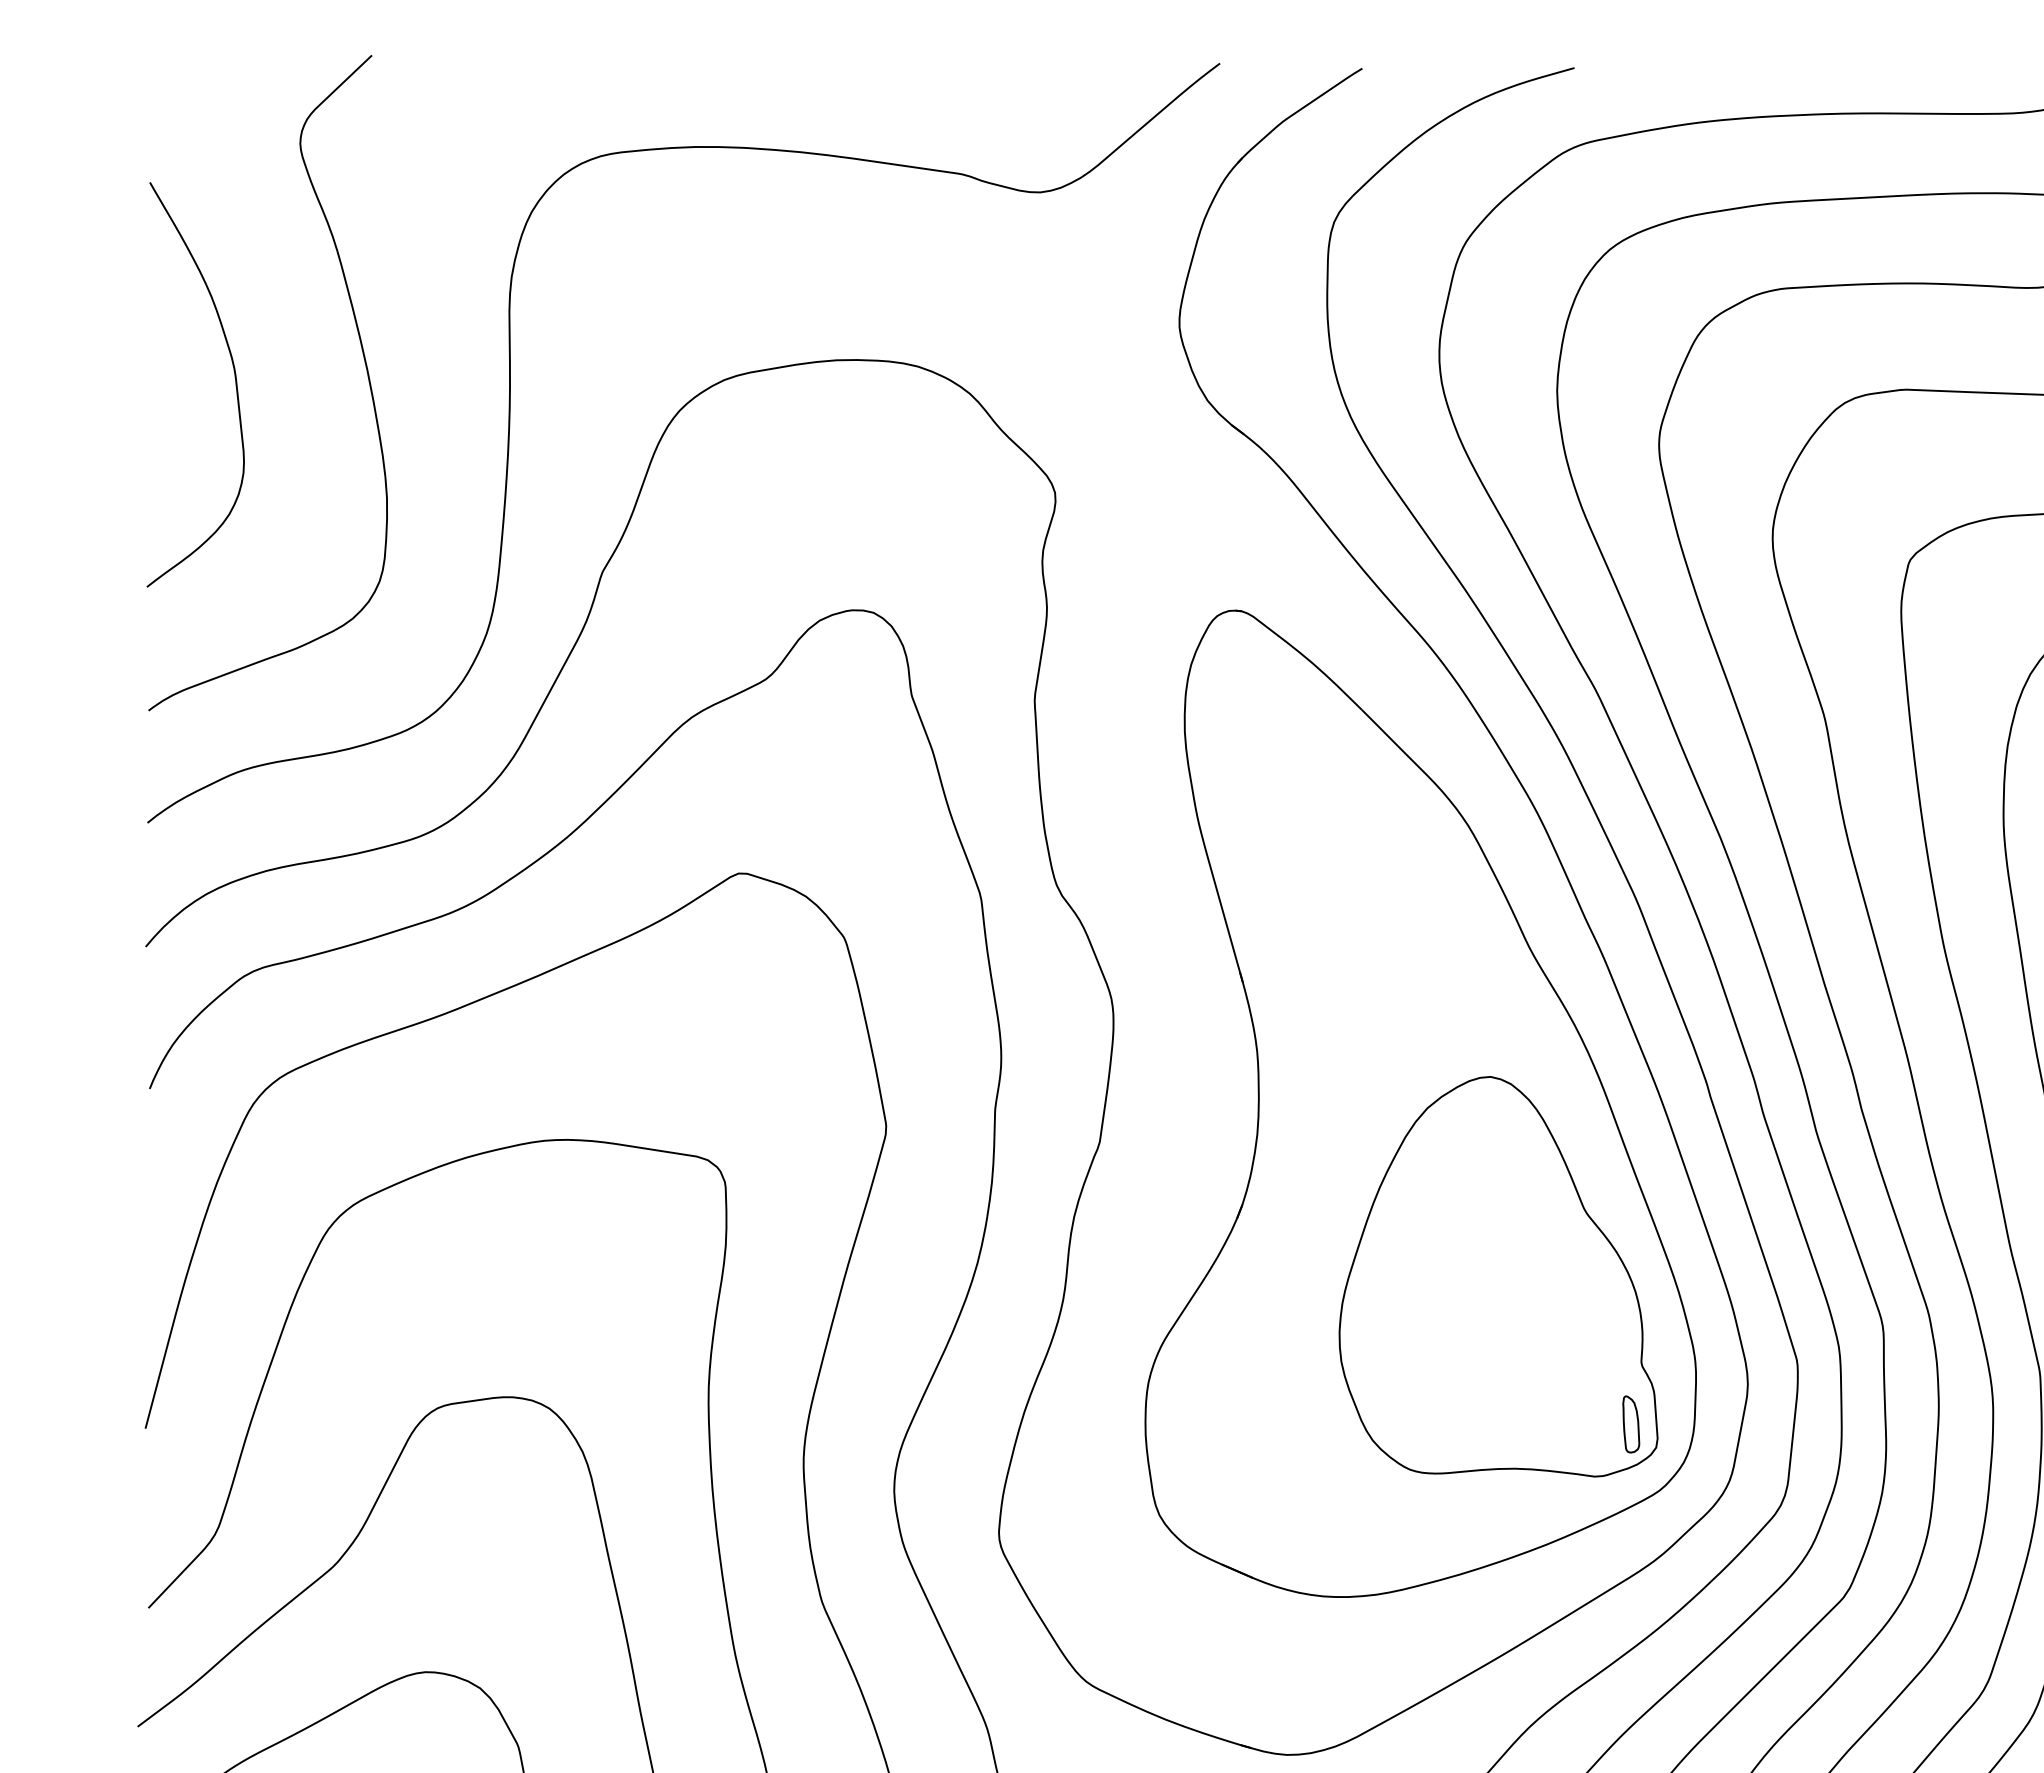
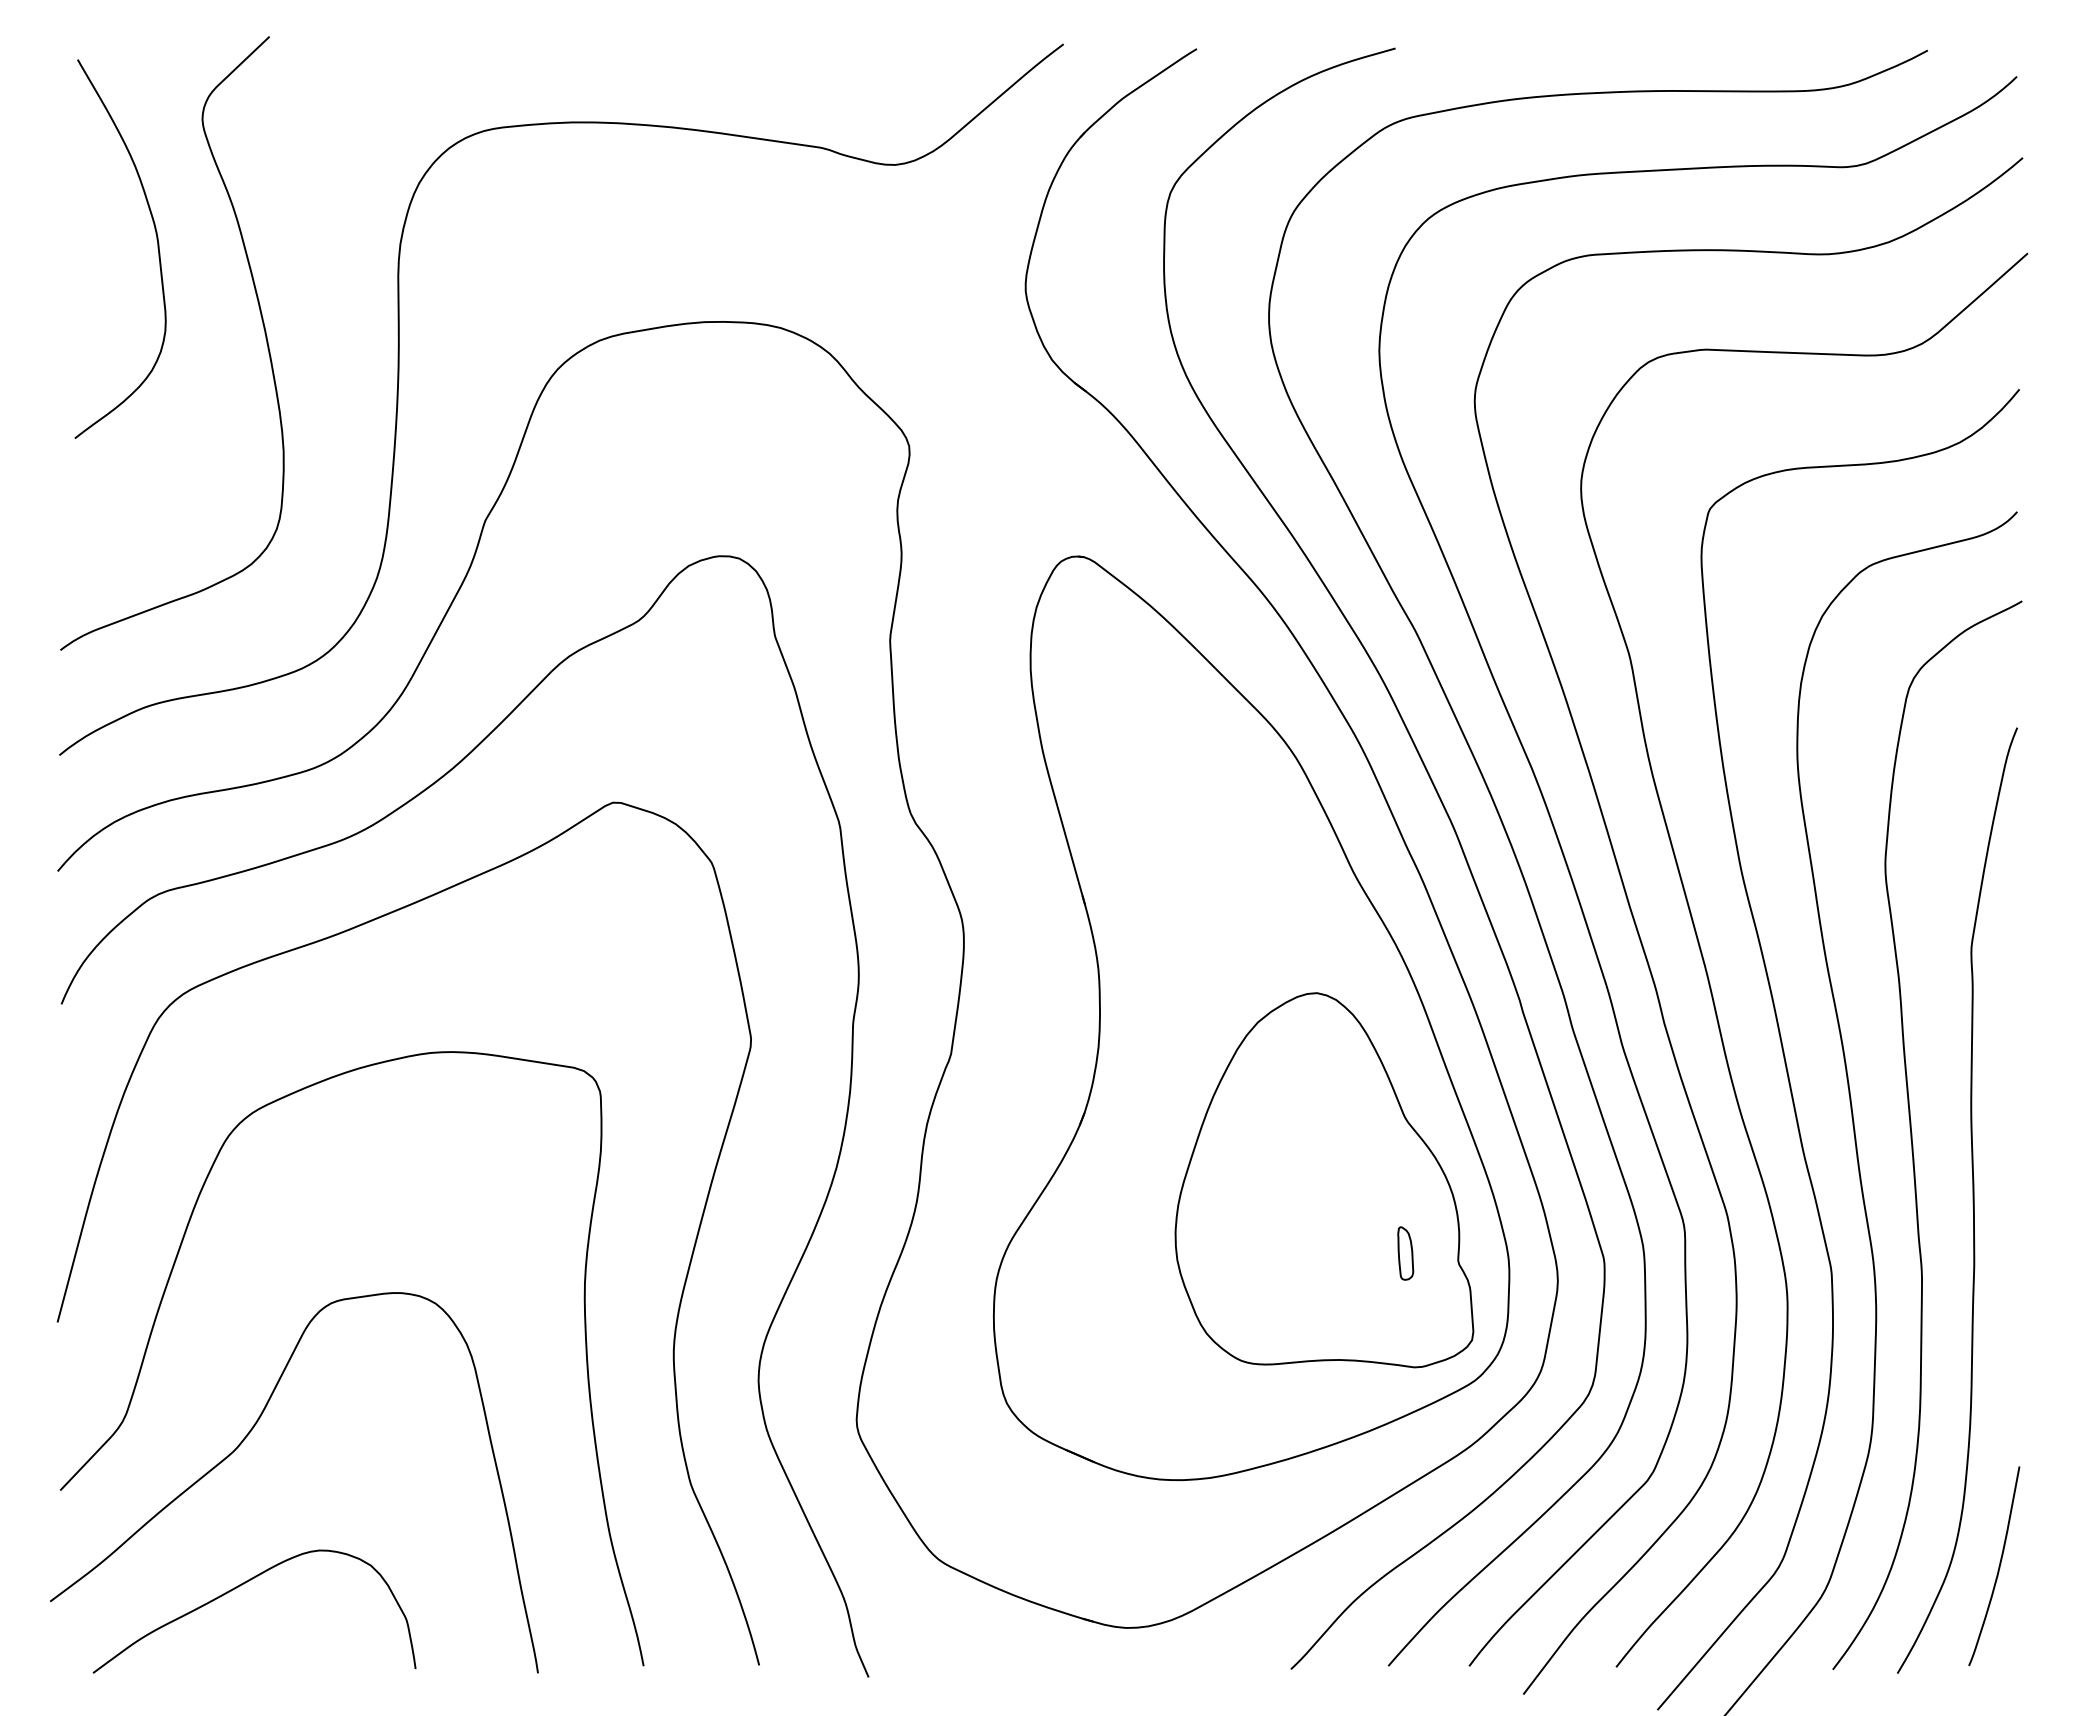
curve: (235, 384) -> (157, 248), moved
part: (1631, 1424) -> (1405, 1253), moved

